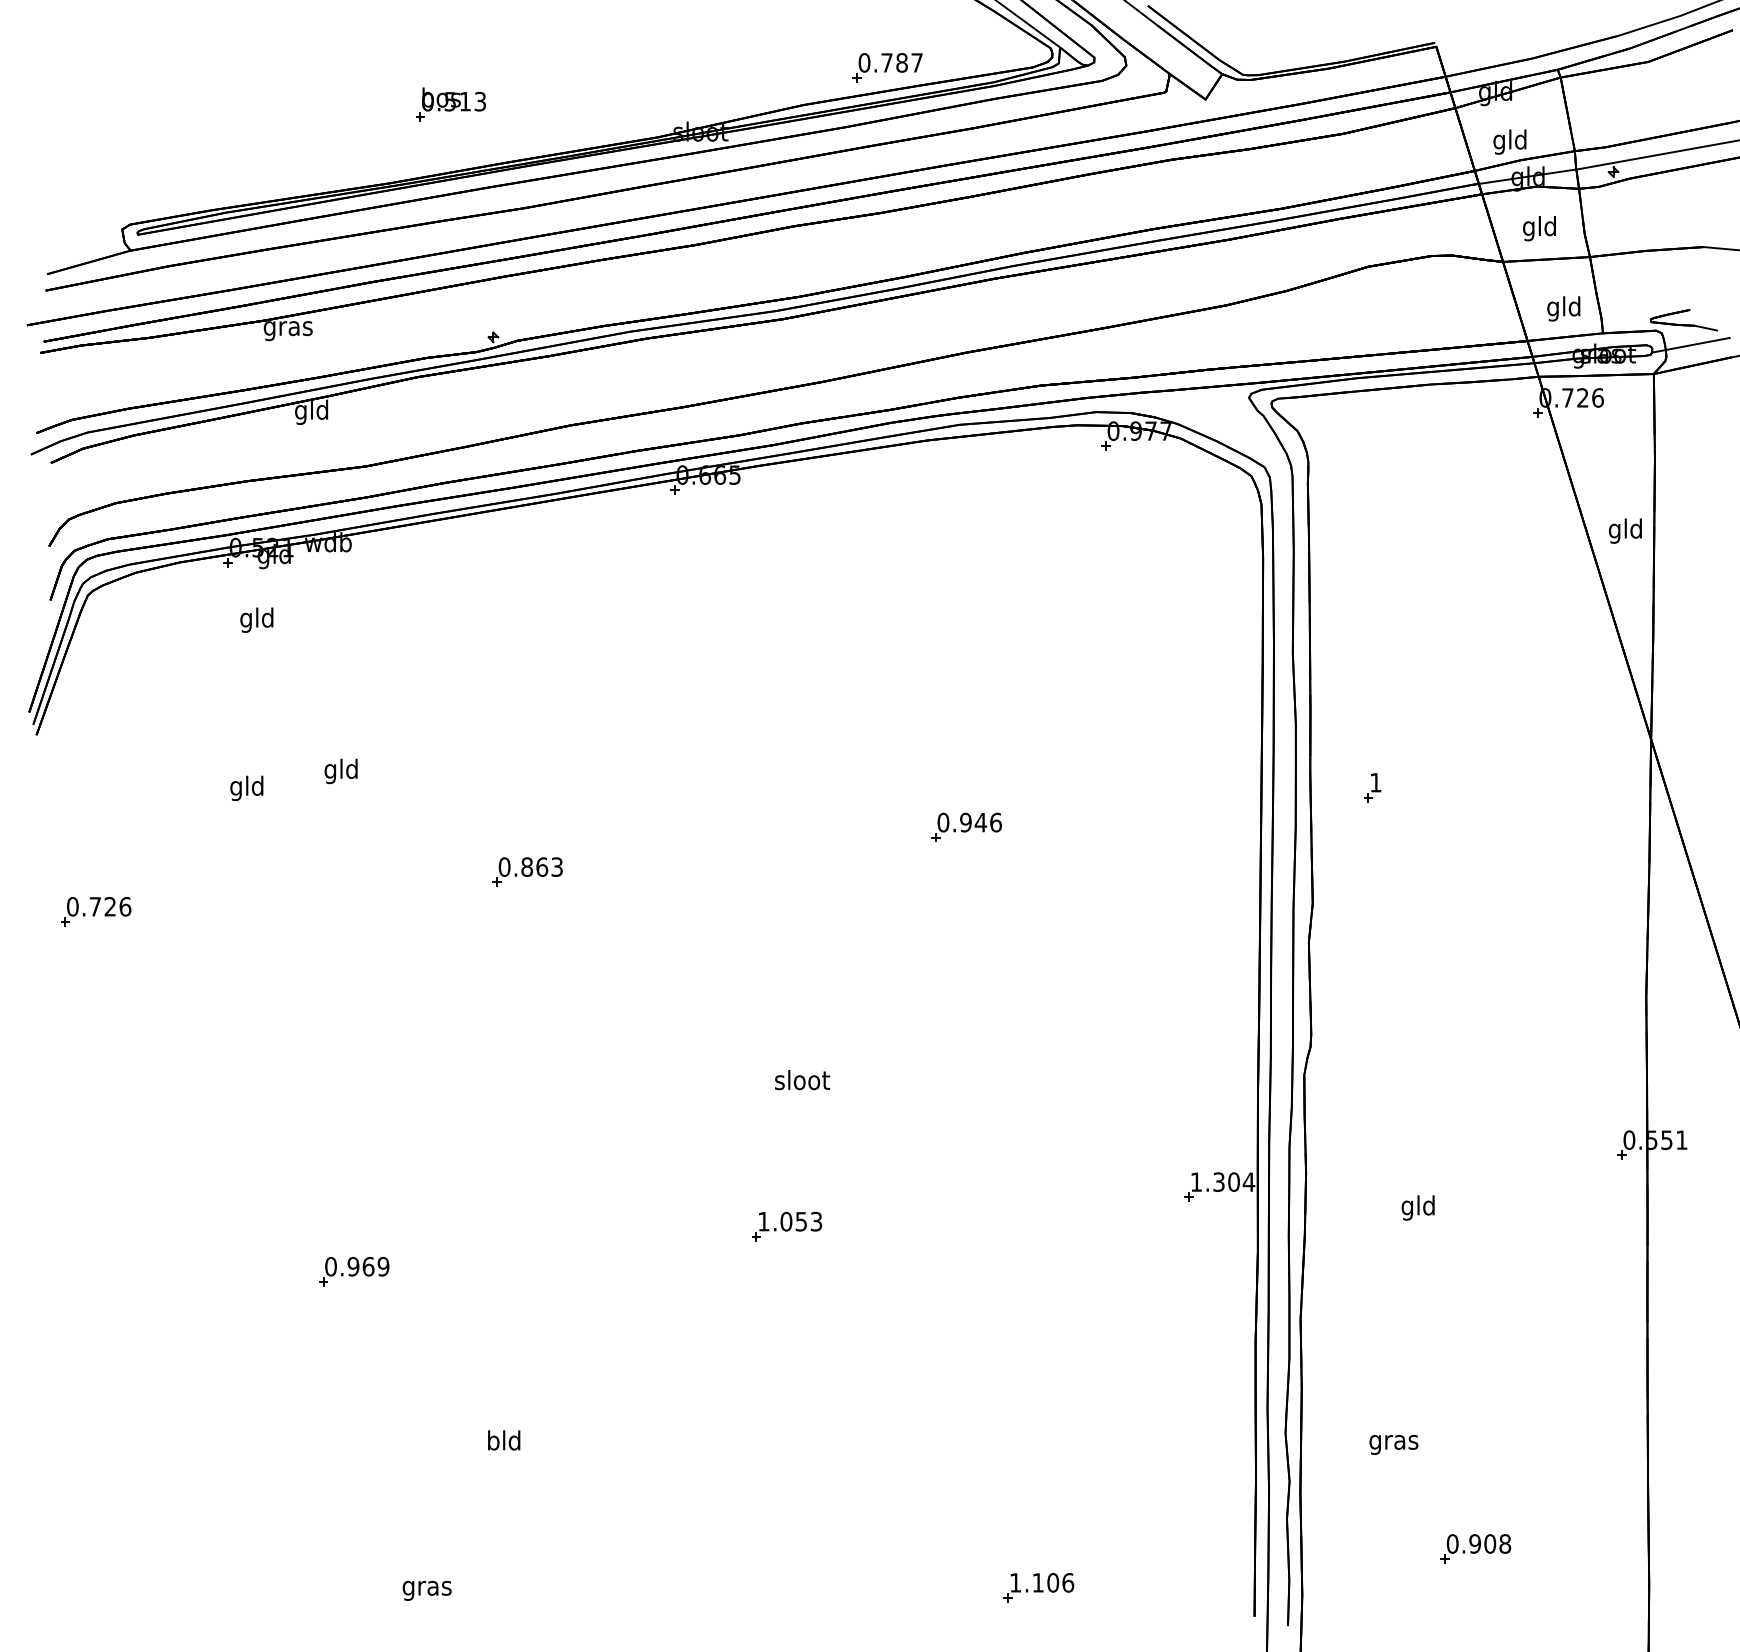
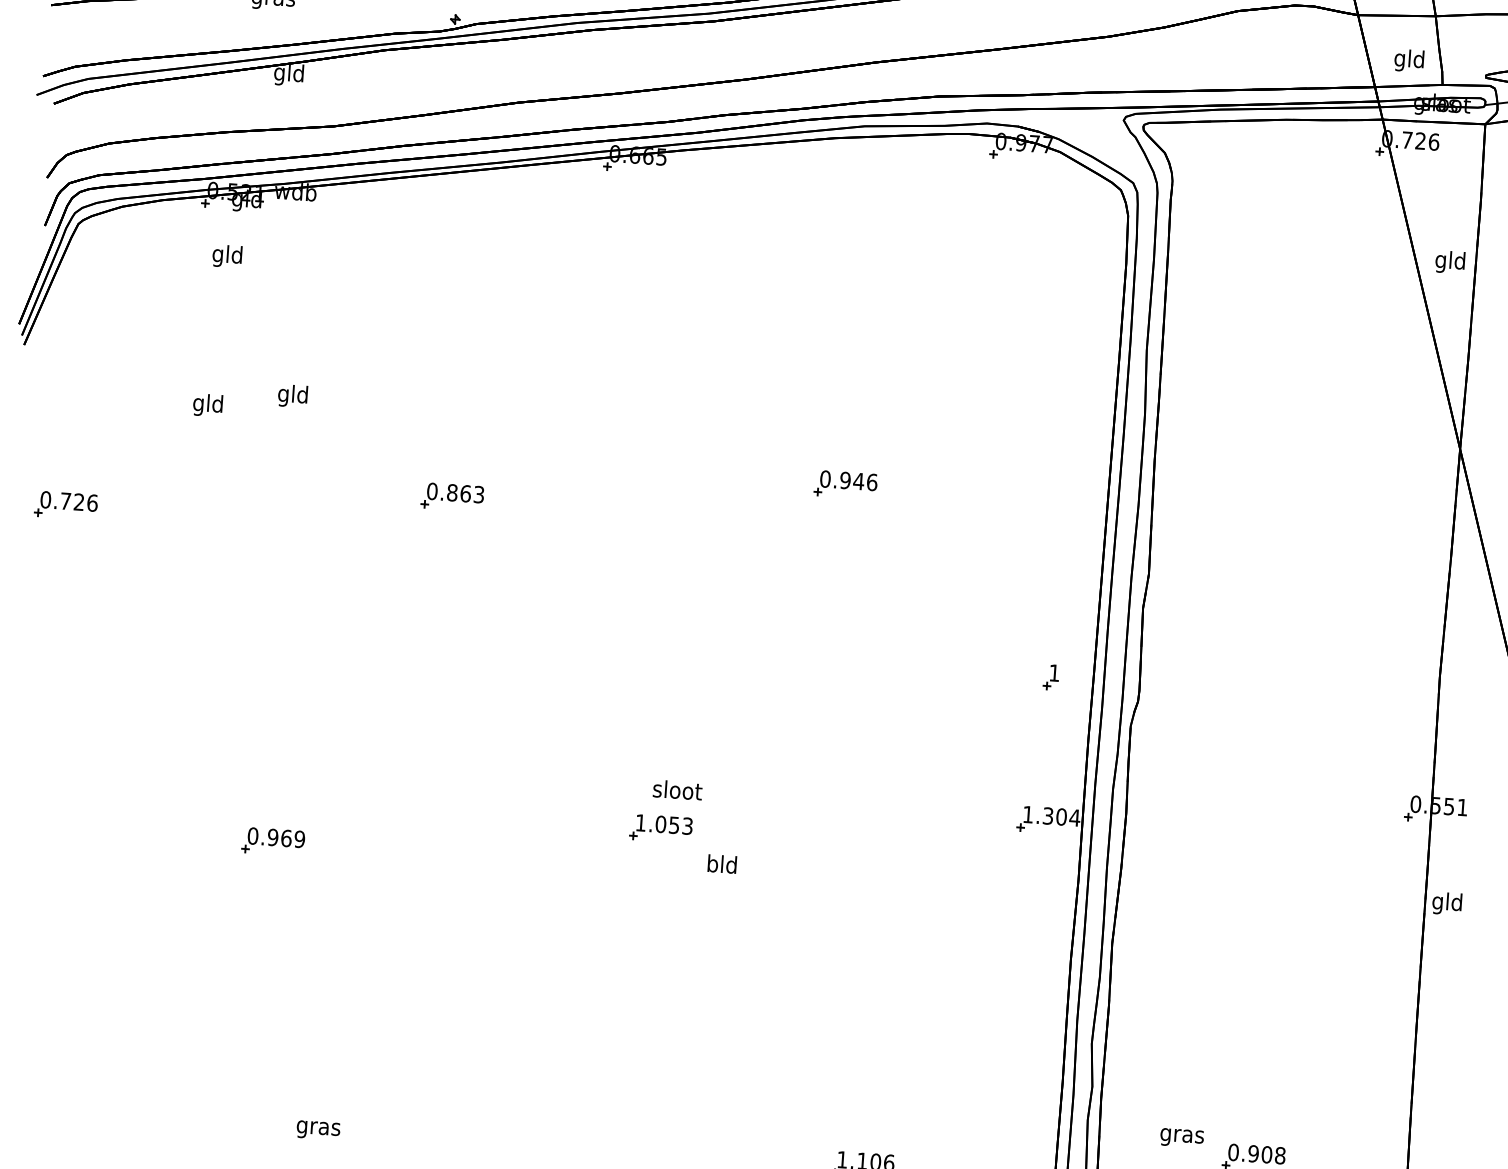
part: (1372, 787) -> (1051, 677), moved
text: (802, 1080) -> (677, 790), moved
text: (1417, 1207) -> (1446, 903), moved
text: (504, 1440) -> (722, 864), moved
text: (1393, 1444) -> (1181, 1137), moved

